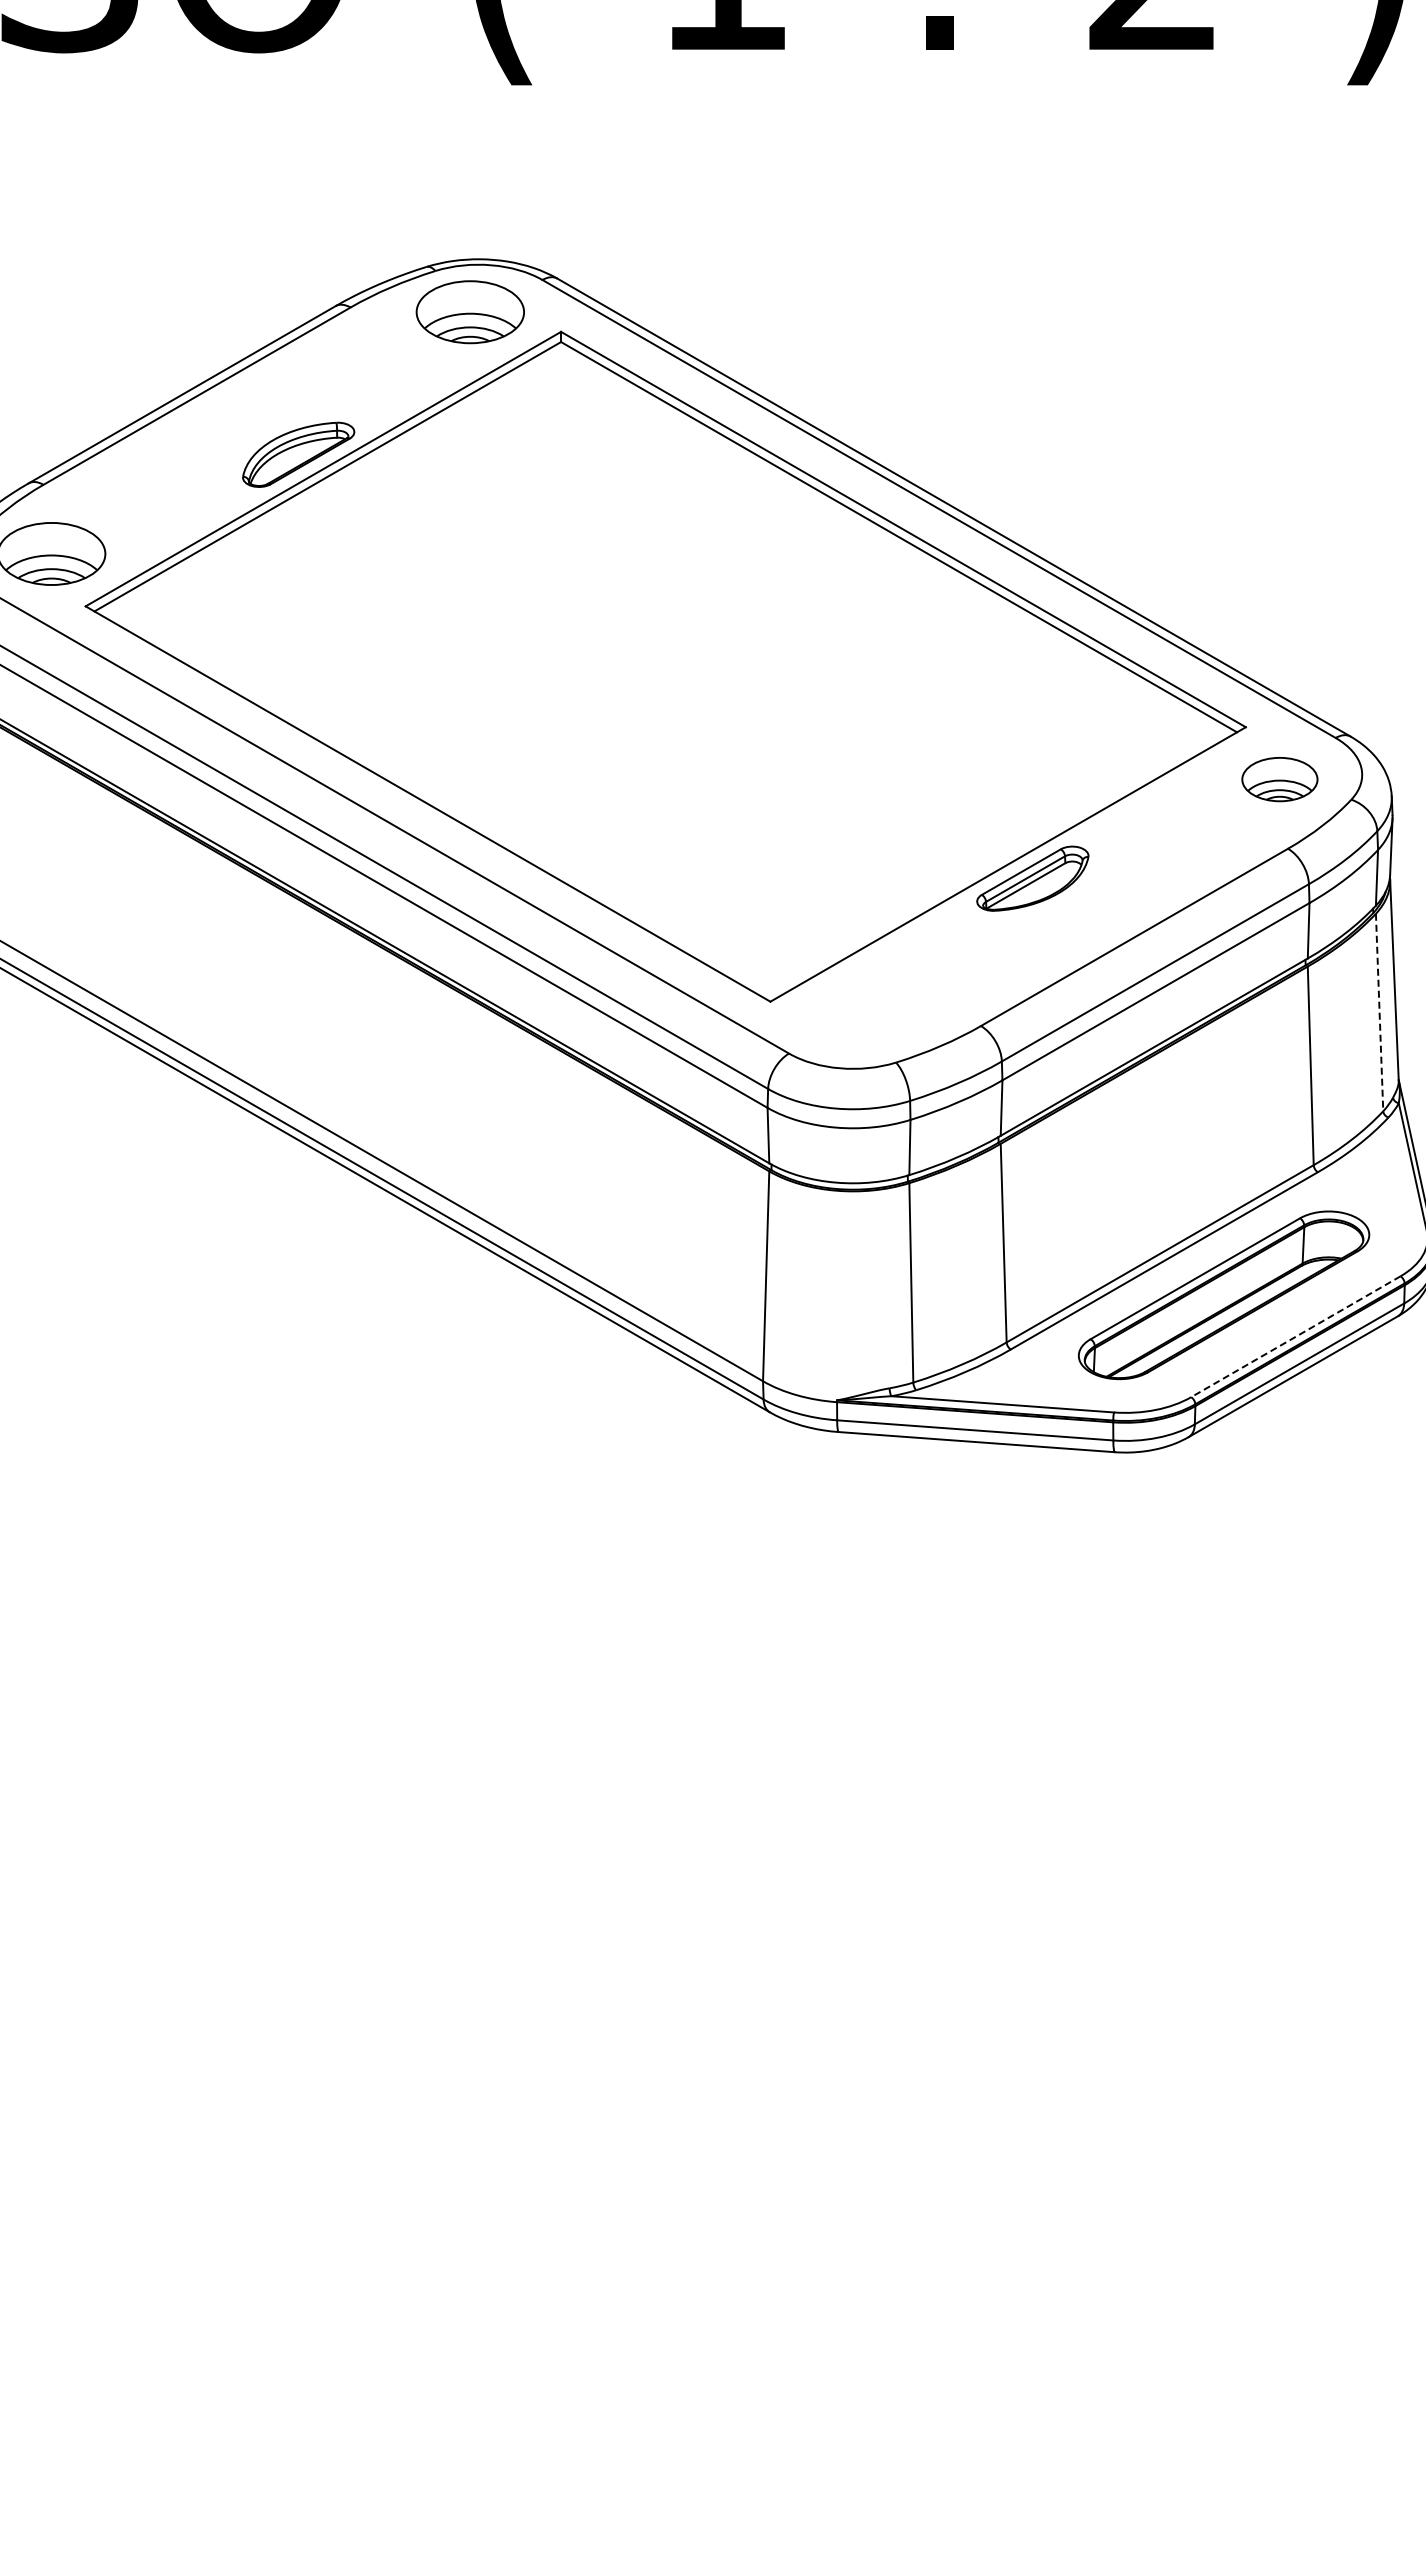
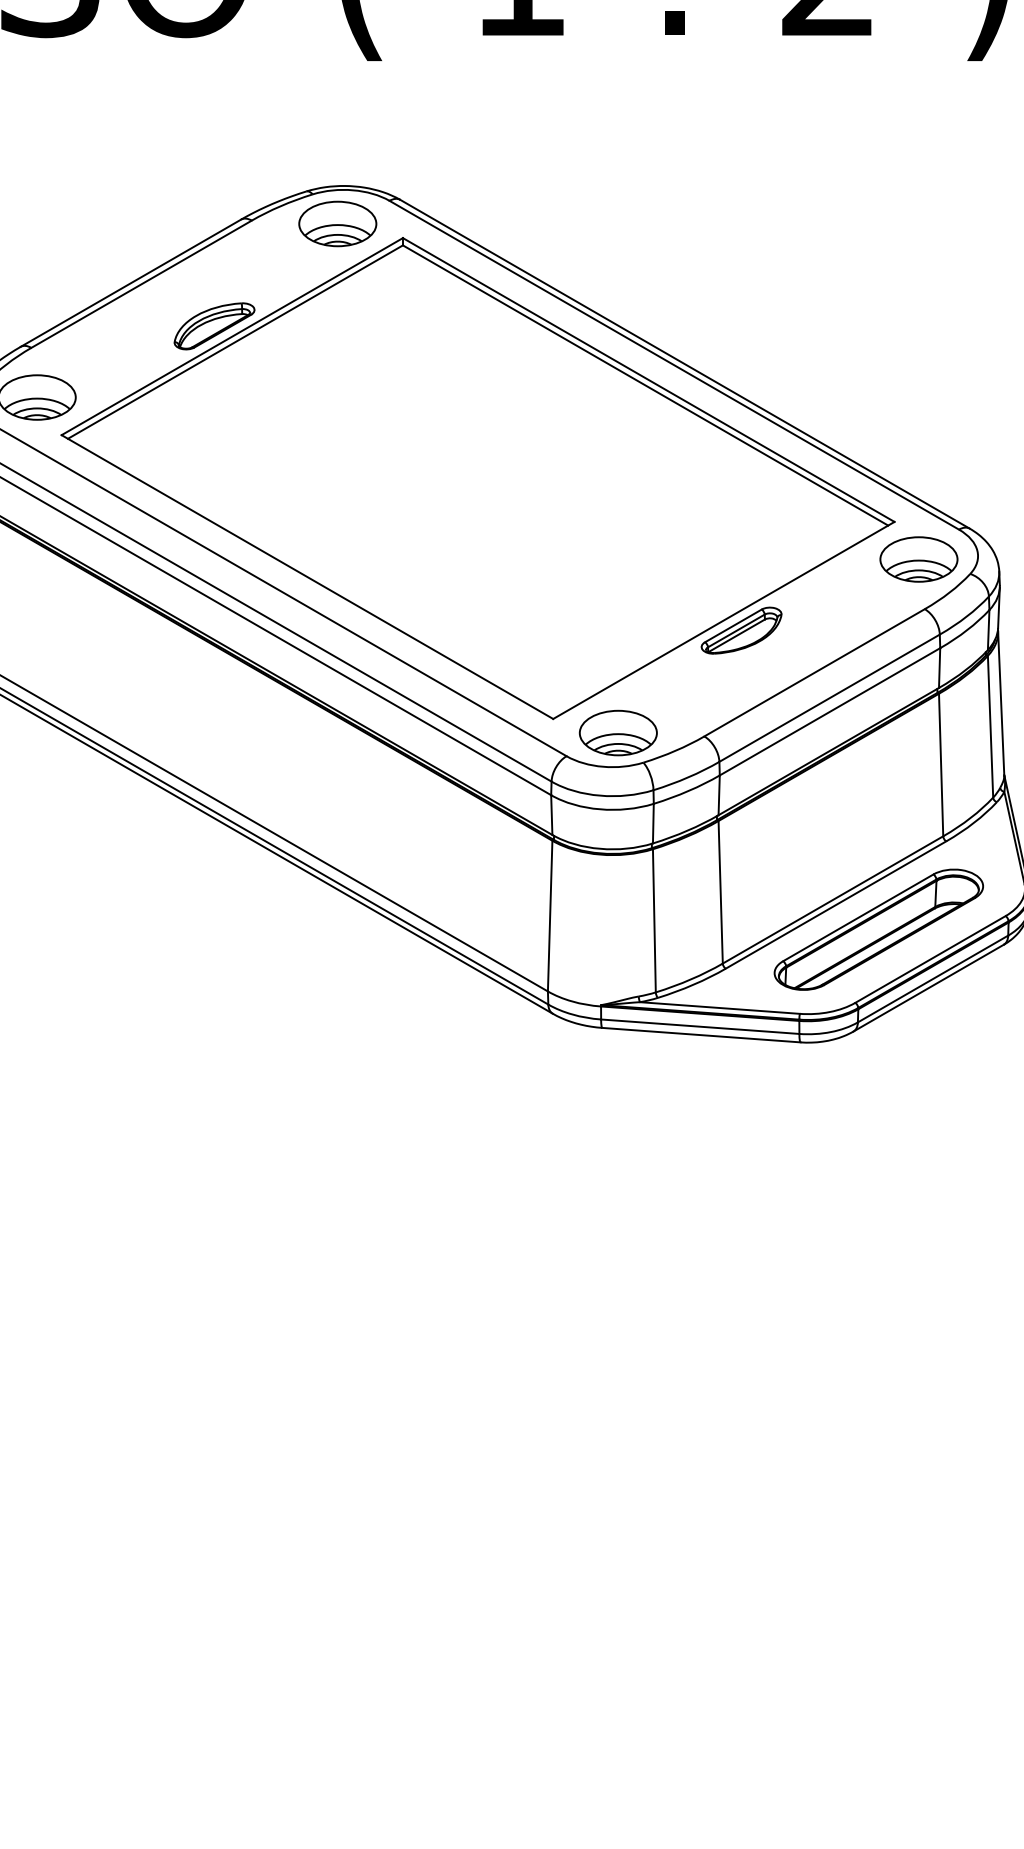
part: (1279, 779) -> (918, 559), size x1.43
line: (1379, 1012) -> (990, 726), dashed -> solid
part: (860, 1021) -> (617, 733), added
line: (1295, 1336) -> (930, 959), dashed -> solid

